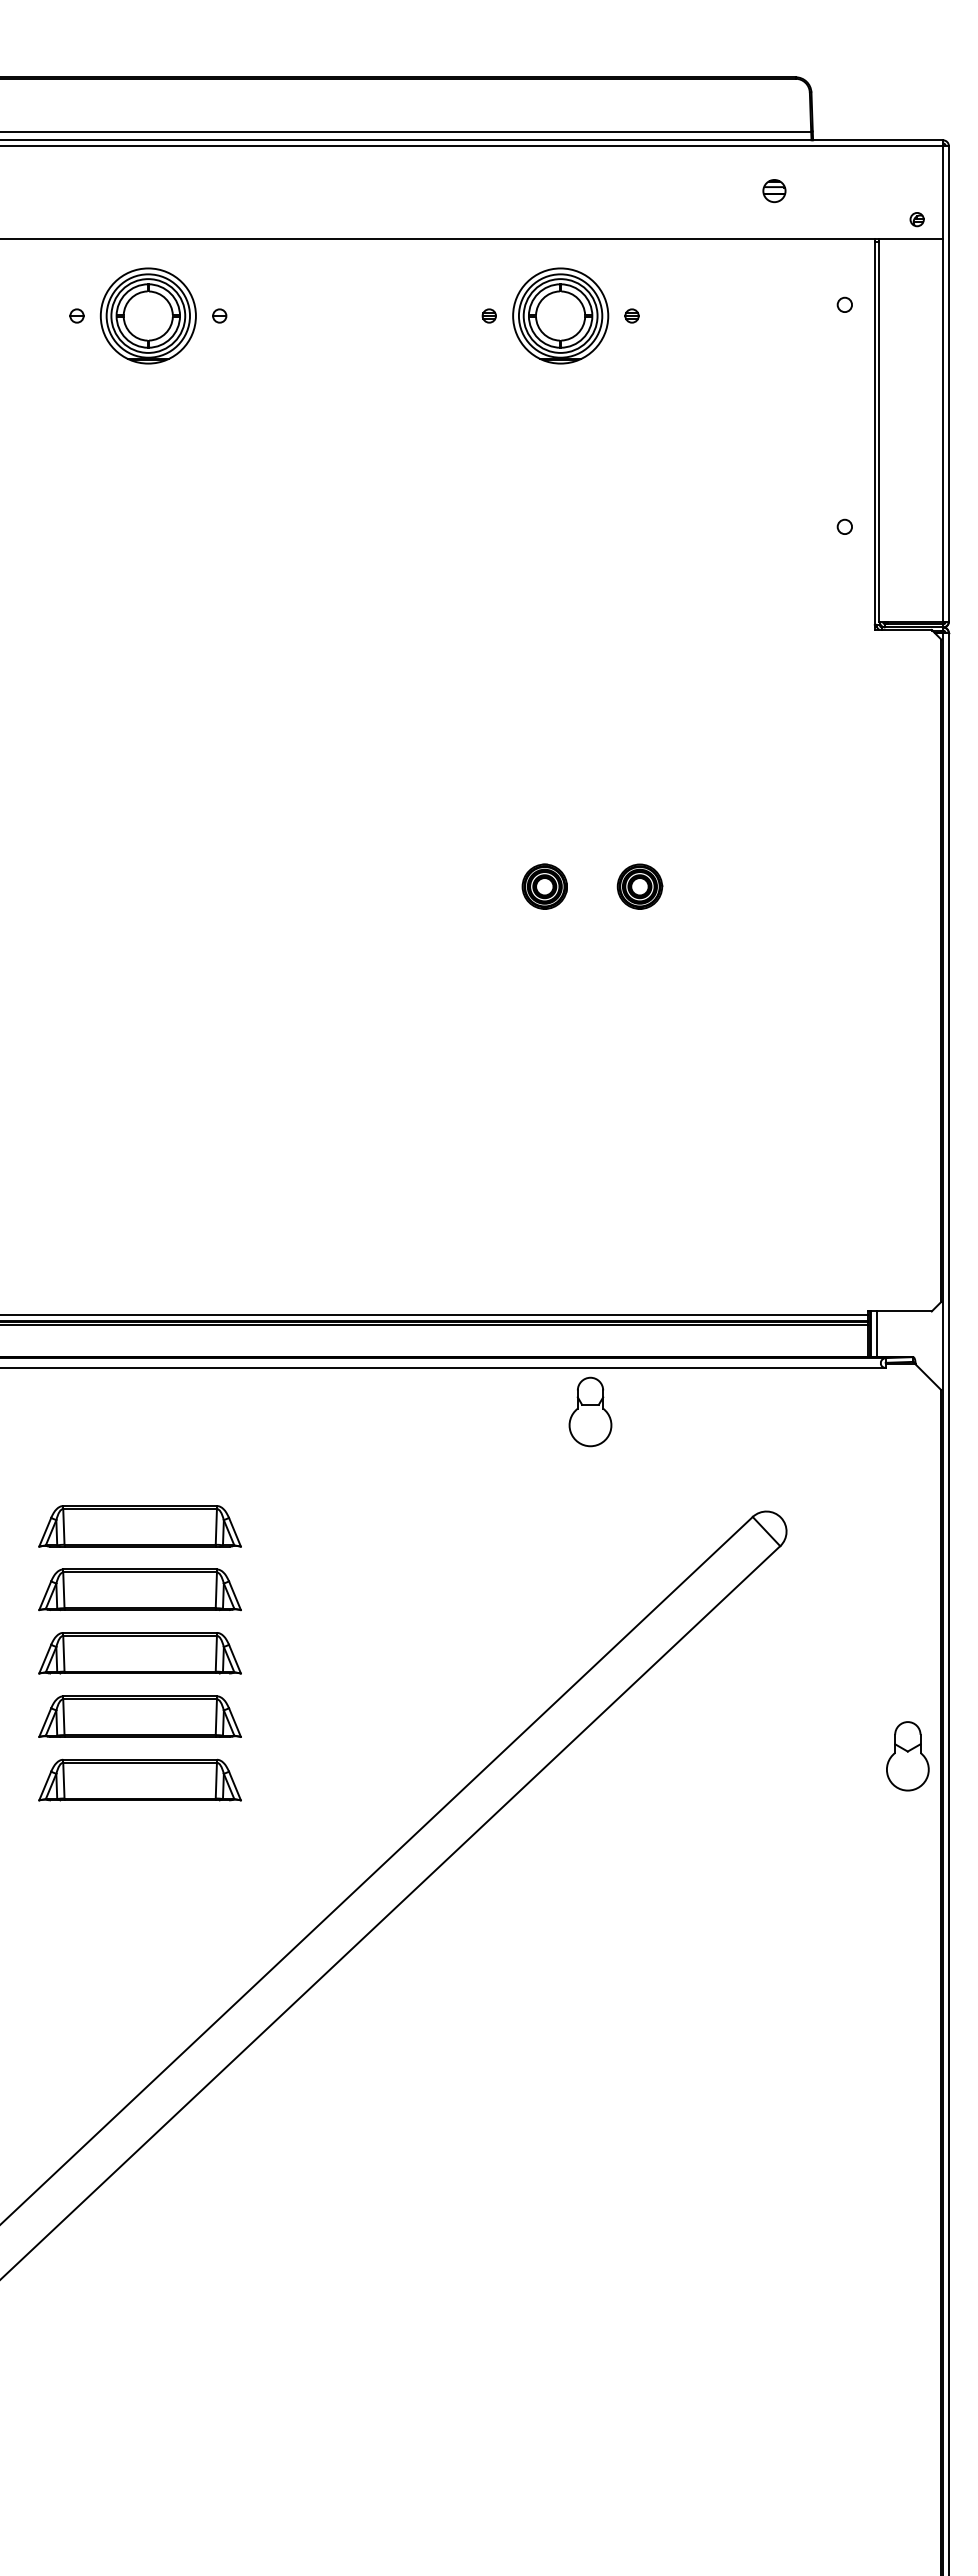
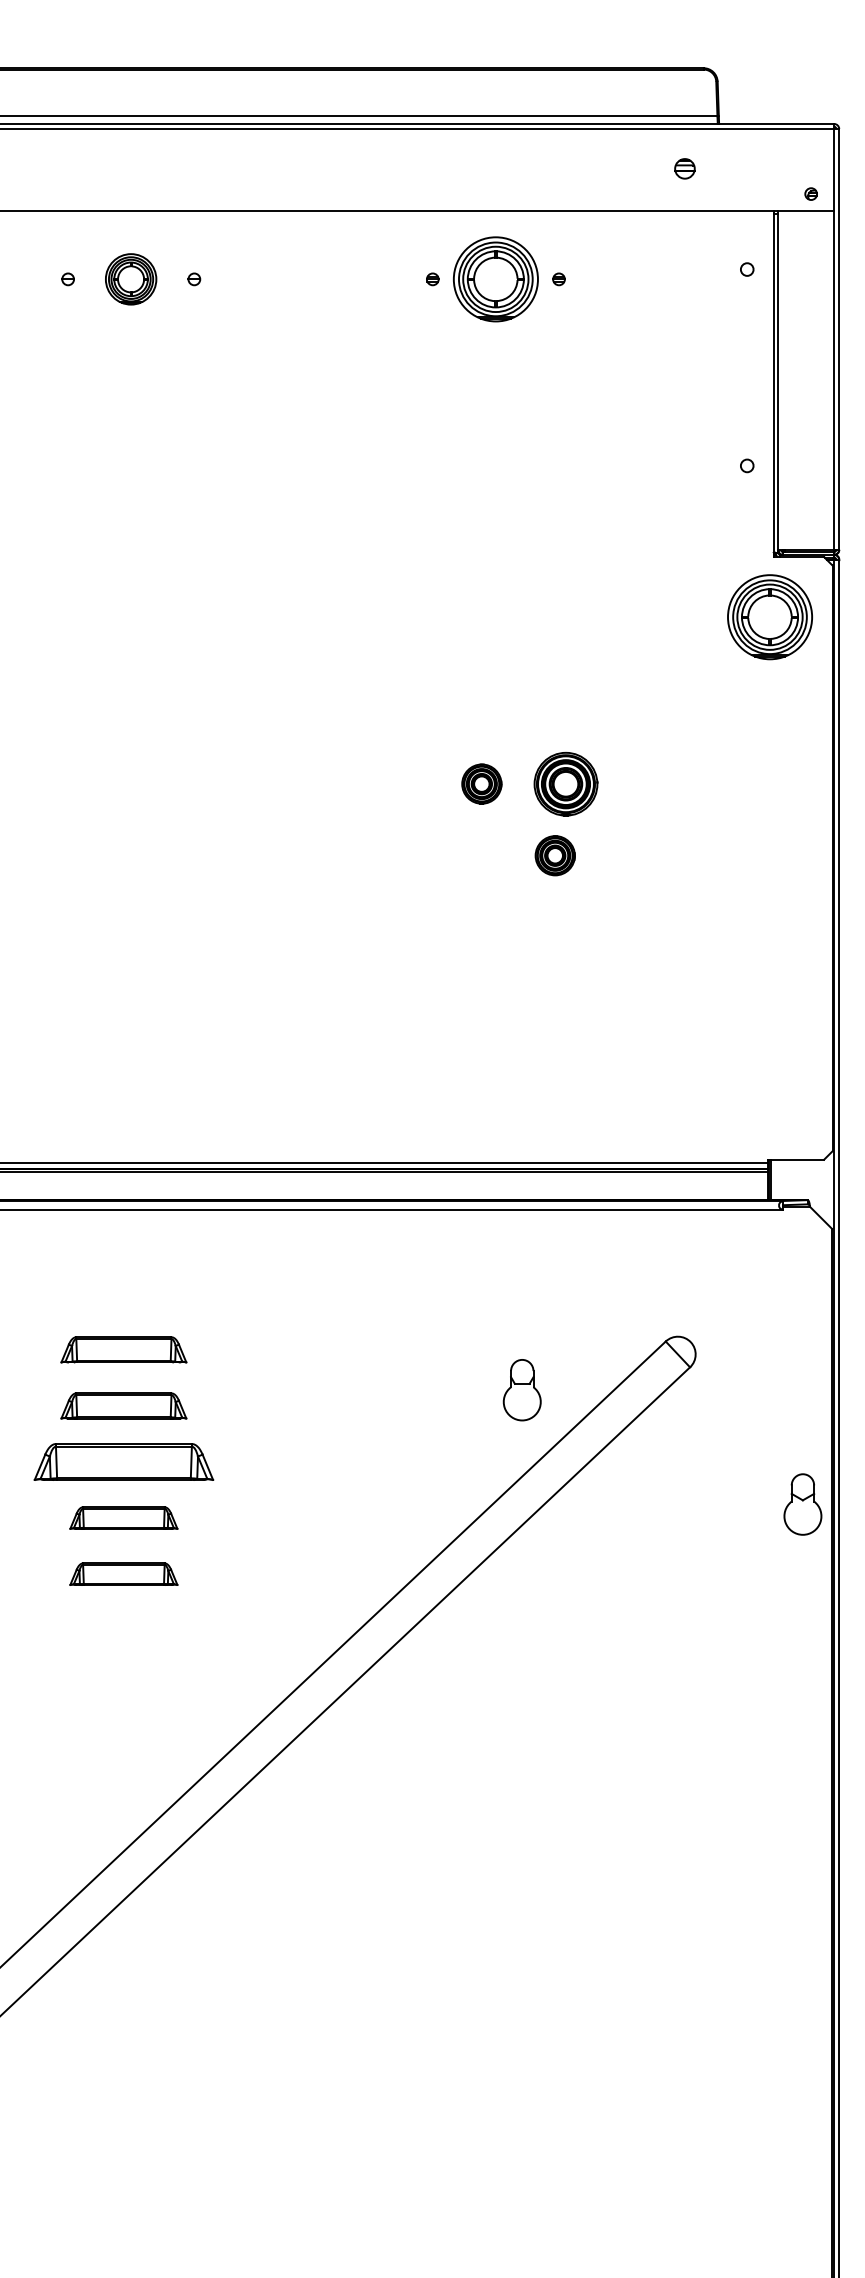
part: (147, 315) -> (130, 278), size x0.6
part: (870, 697) -> (769, 616), added
part: (639, 886) -> (565, 783), size x1.6
part: (627, 967) -> (554, 855), added
line: (876, 1334) -> (775, 1180), removed
part: (590, 1411) -> (522, 1389), moved
part: (139, 1526) -> (123, 1349), size x0.7
part: (139, 1589) -> (123, 1405), size x0.7
part: (139, 1716) -> (123, 1517), size x0.6
part: (907, 1756) -> (802, 1504), moved
part: (139, 1779) -> (123, 1573), size x0.6

